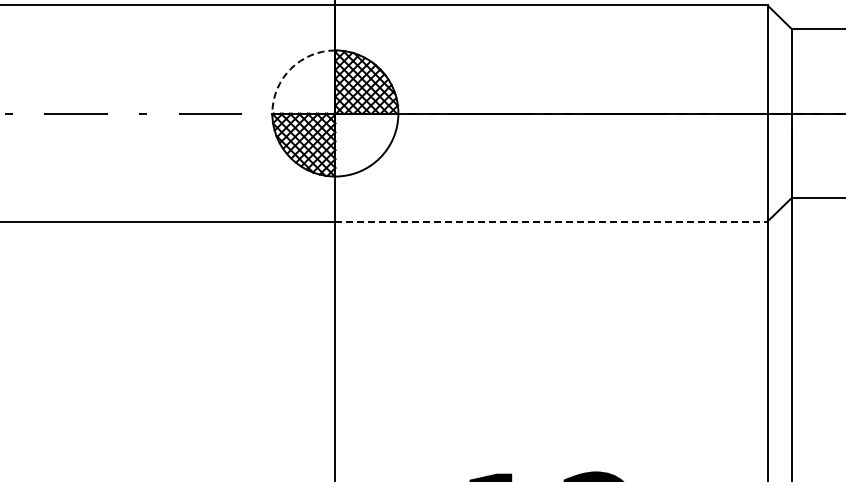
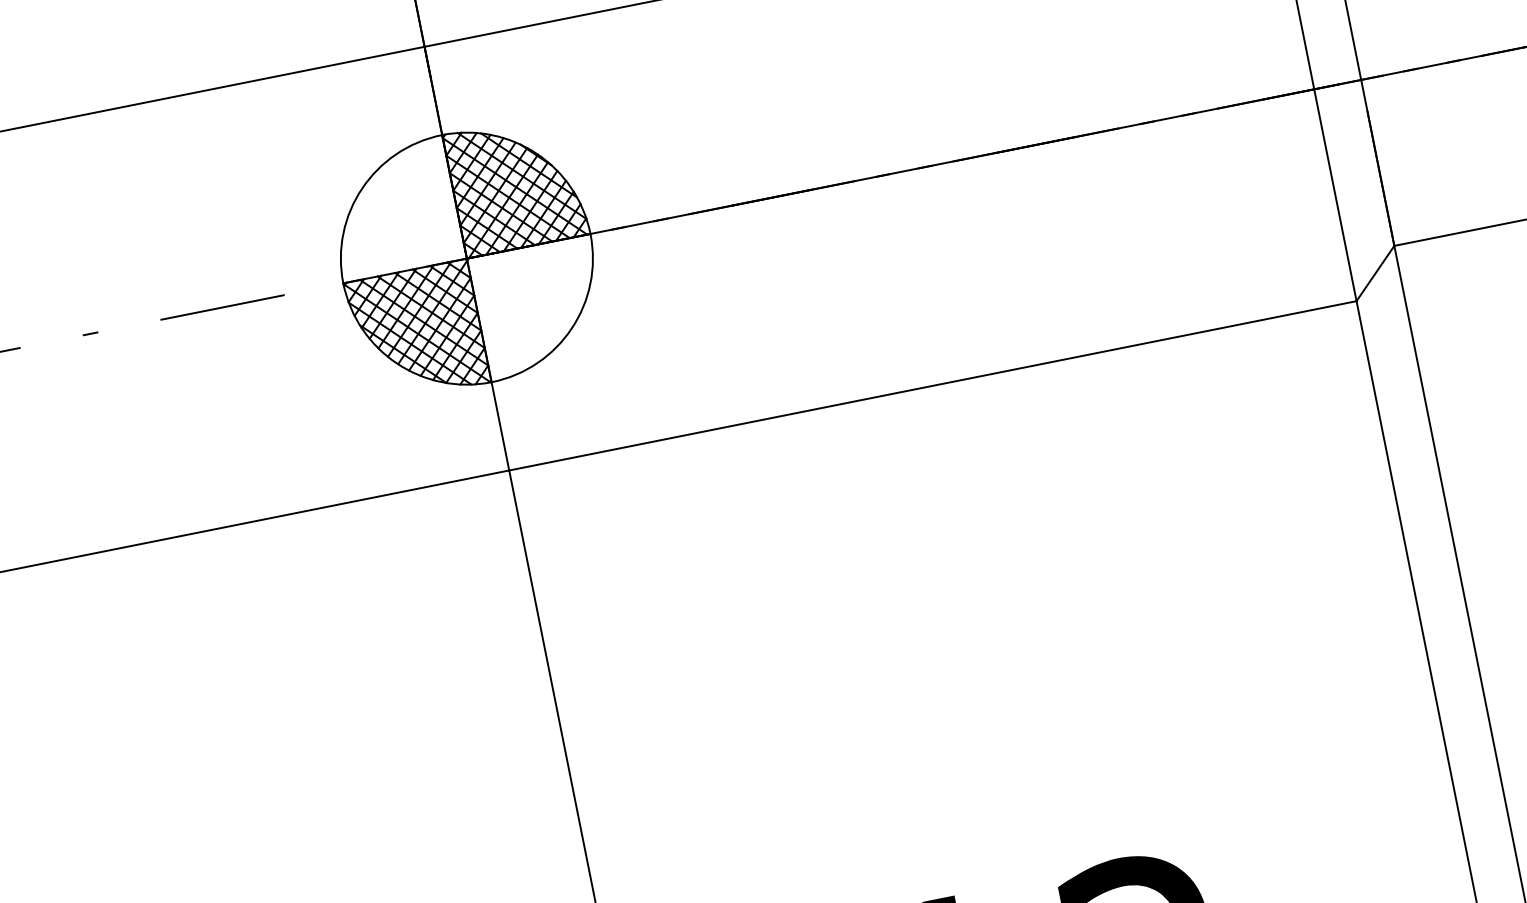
arc: (290, 68) -> (361, 187), dashed -> solid
line: (551, 221) -> (932, 385), dashed -> solid

